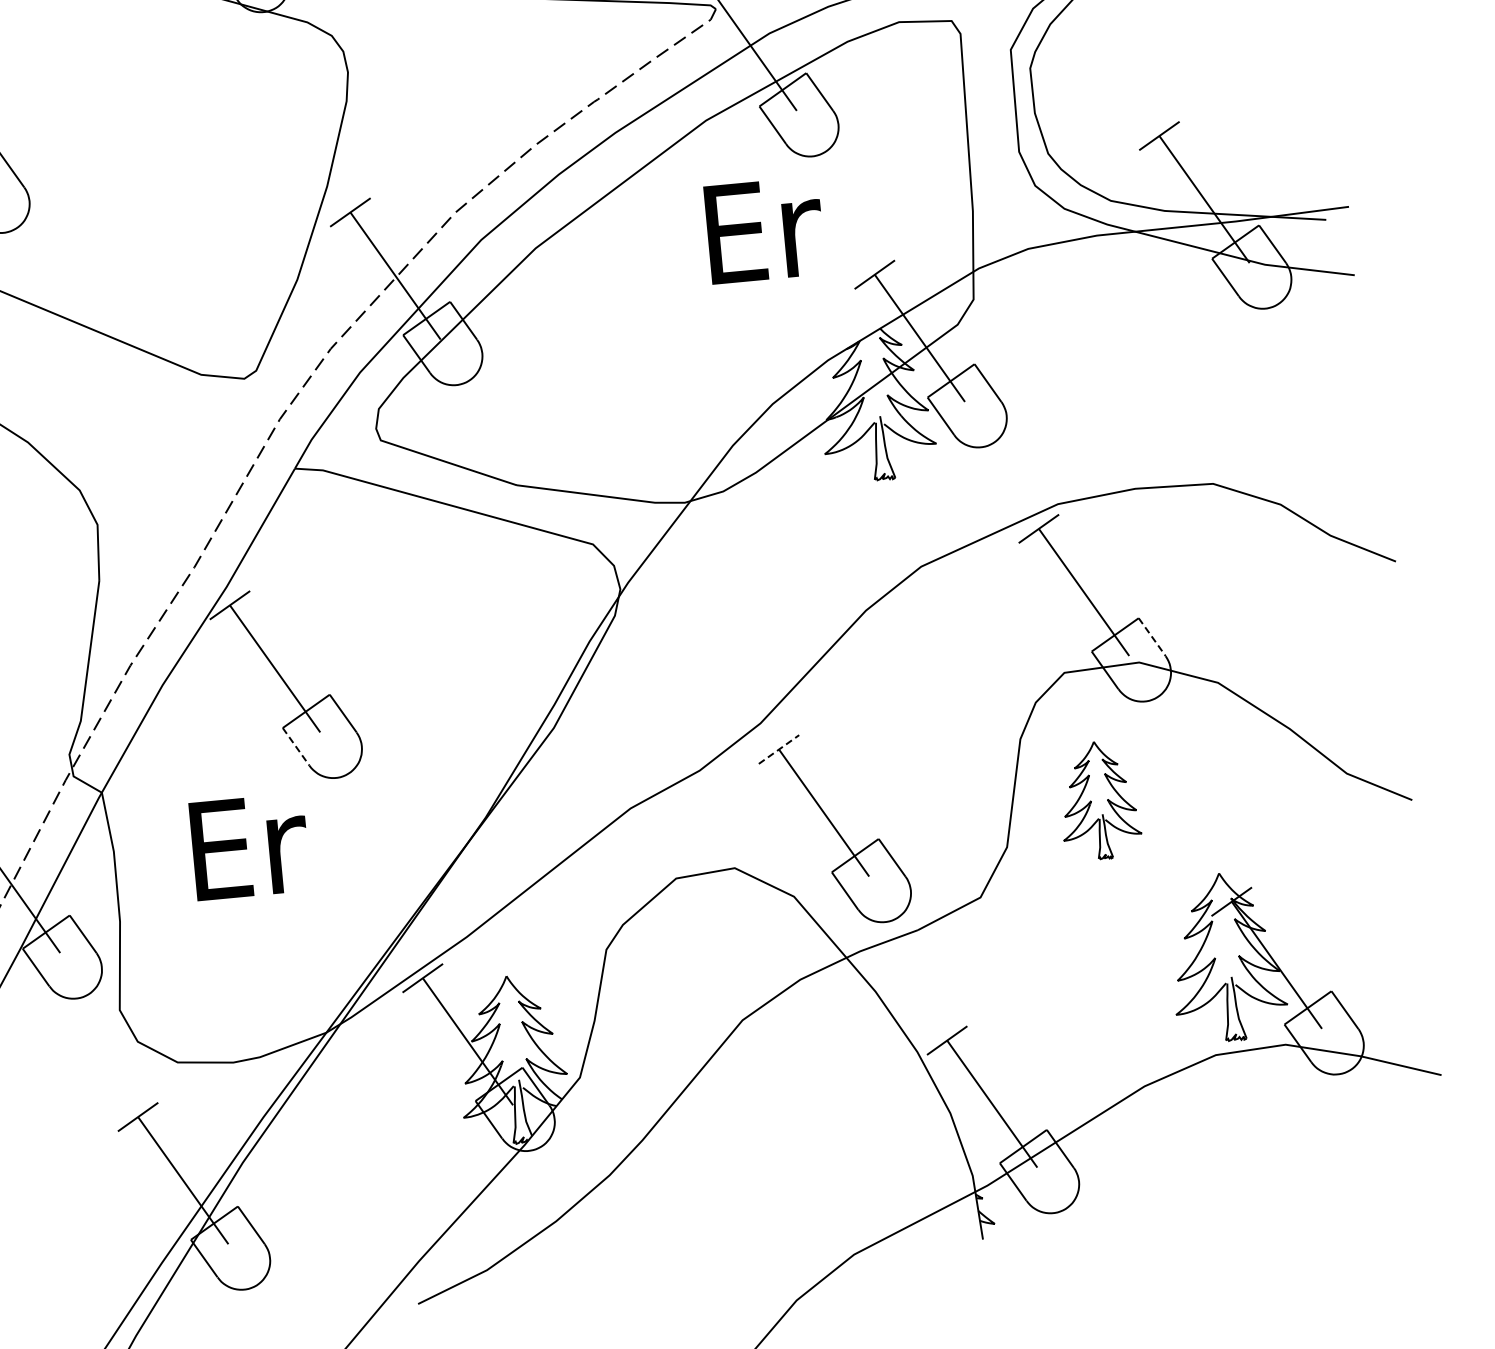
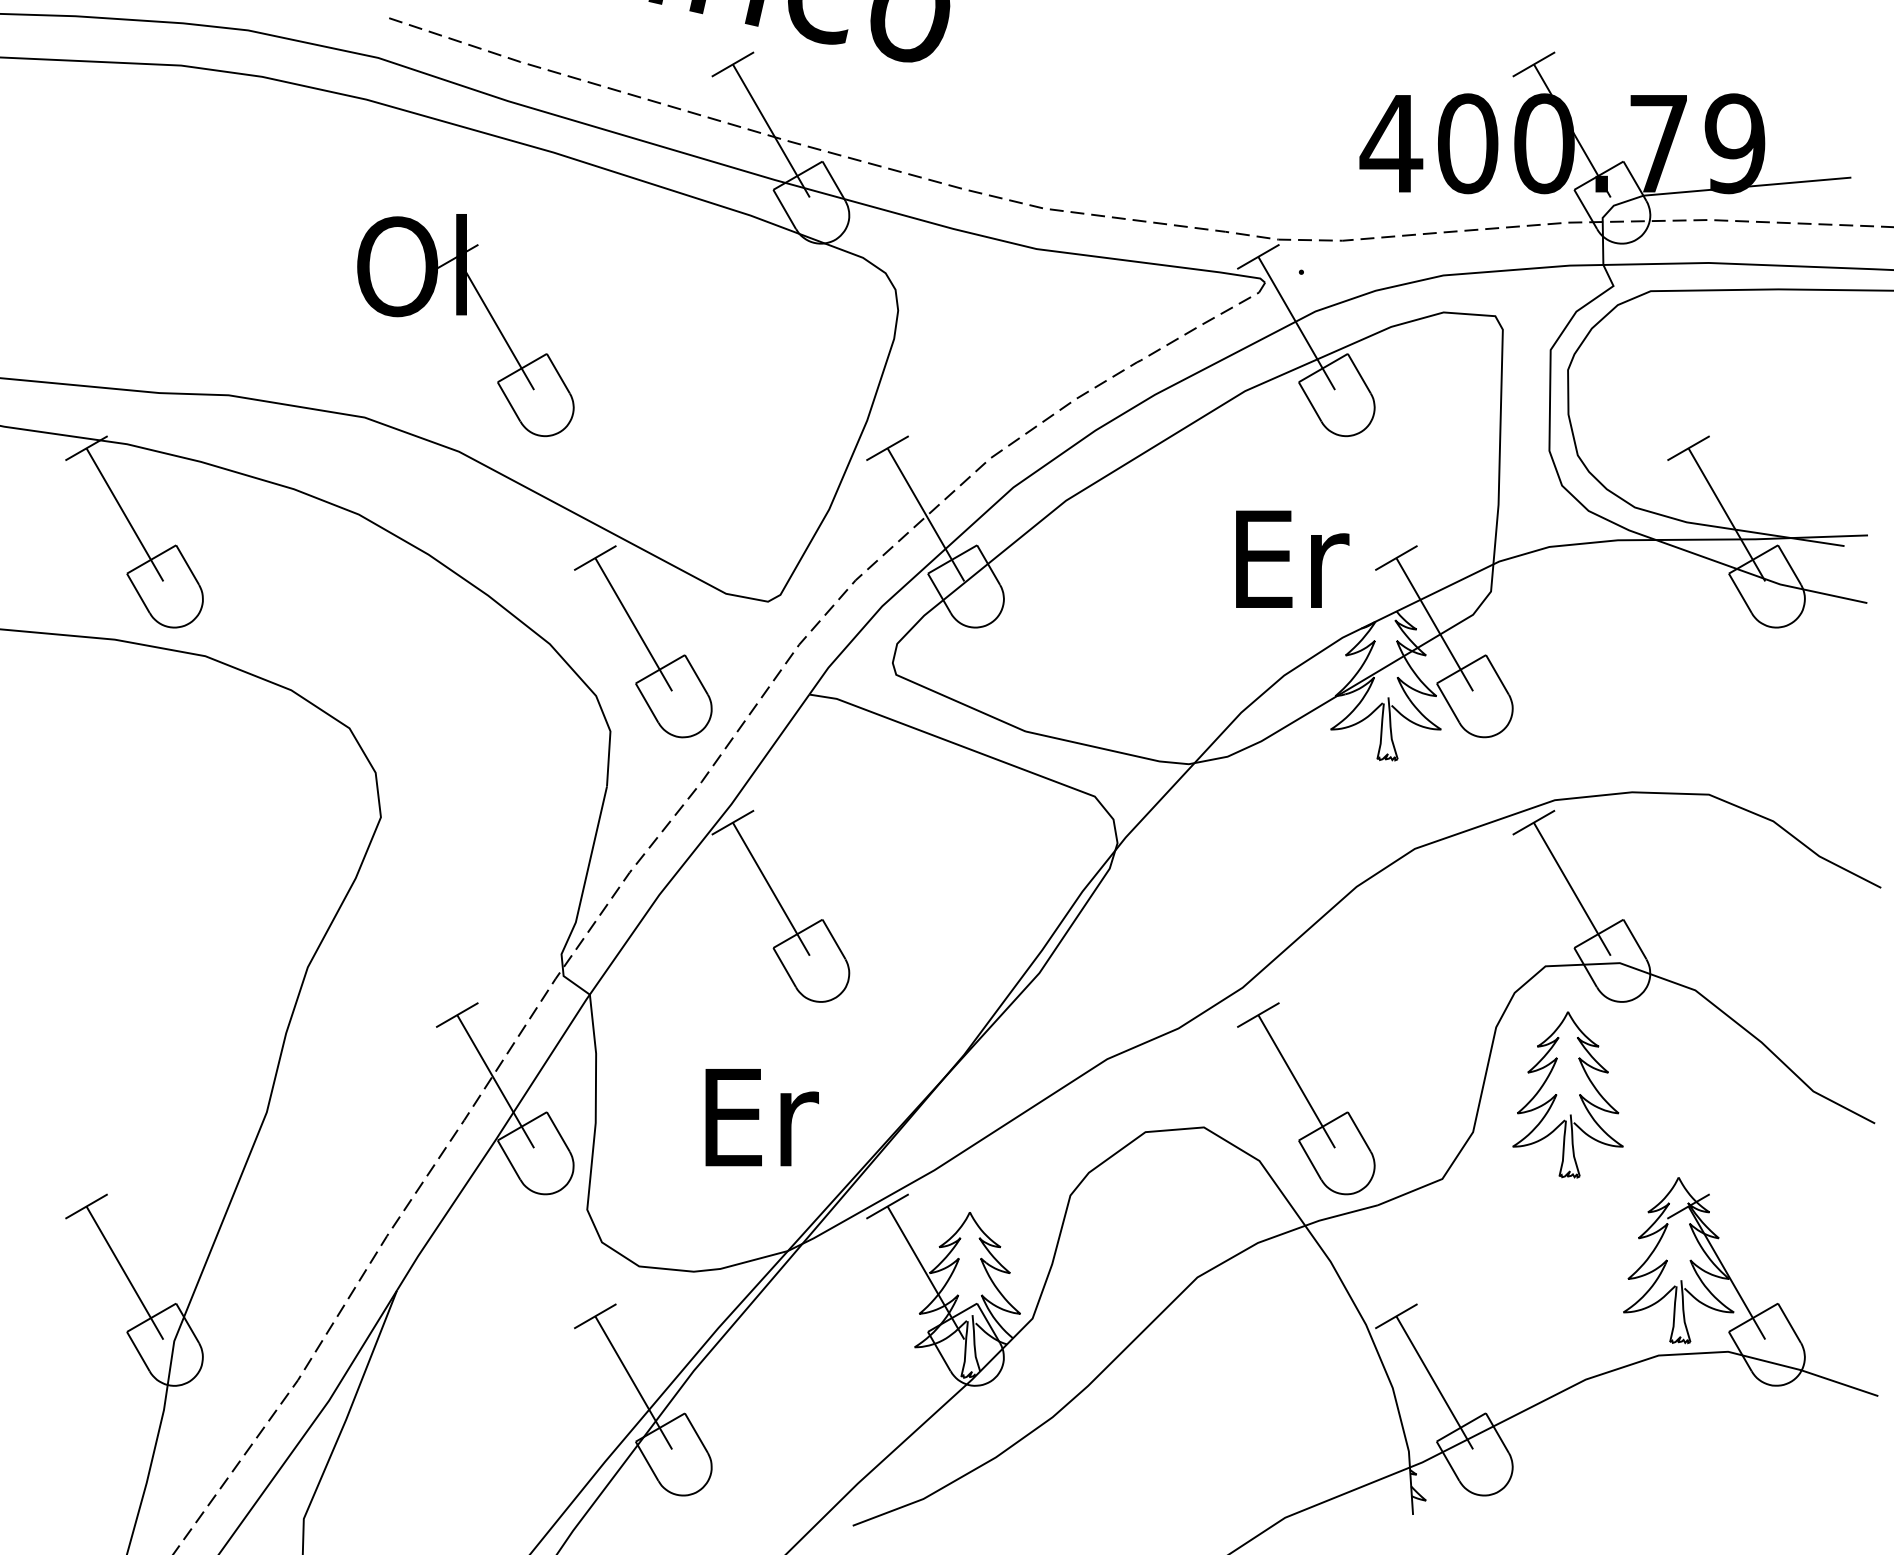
text: (764, 229) -> (1292, 558), moved
part: (122, 430) -> (643, 641), added
line: (1151, 637) -> (1634, 939), dashed -> solid
line: (295, 746) -> (784, 967), dashed -> solid
line: (779, 748) -> (1258, 1014), dashed -> solid
part: (1098, 800) -> (1567, 1094), size x1.43
text: (249, 846) -> (761, 1117), moved

